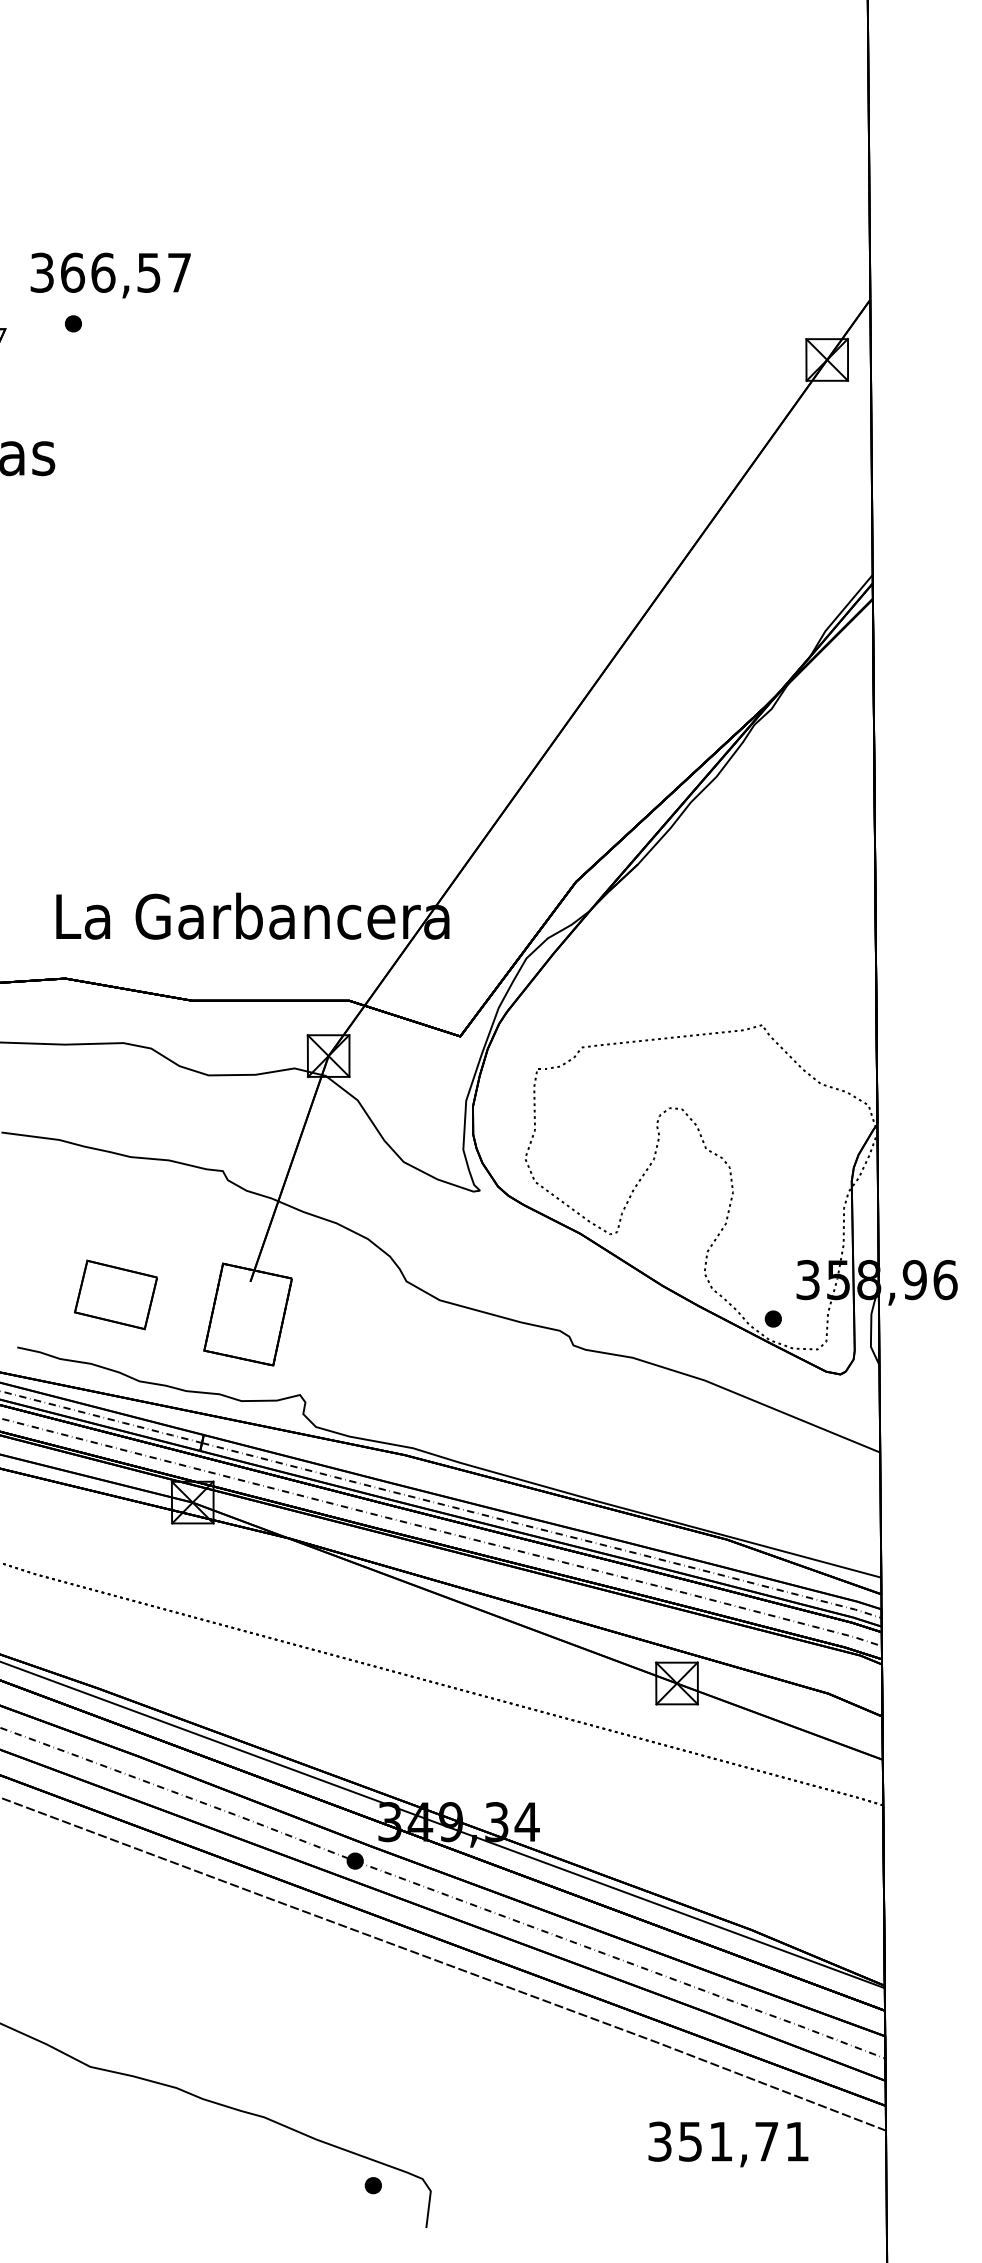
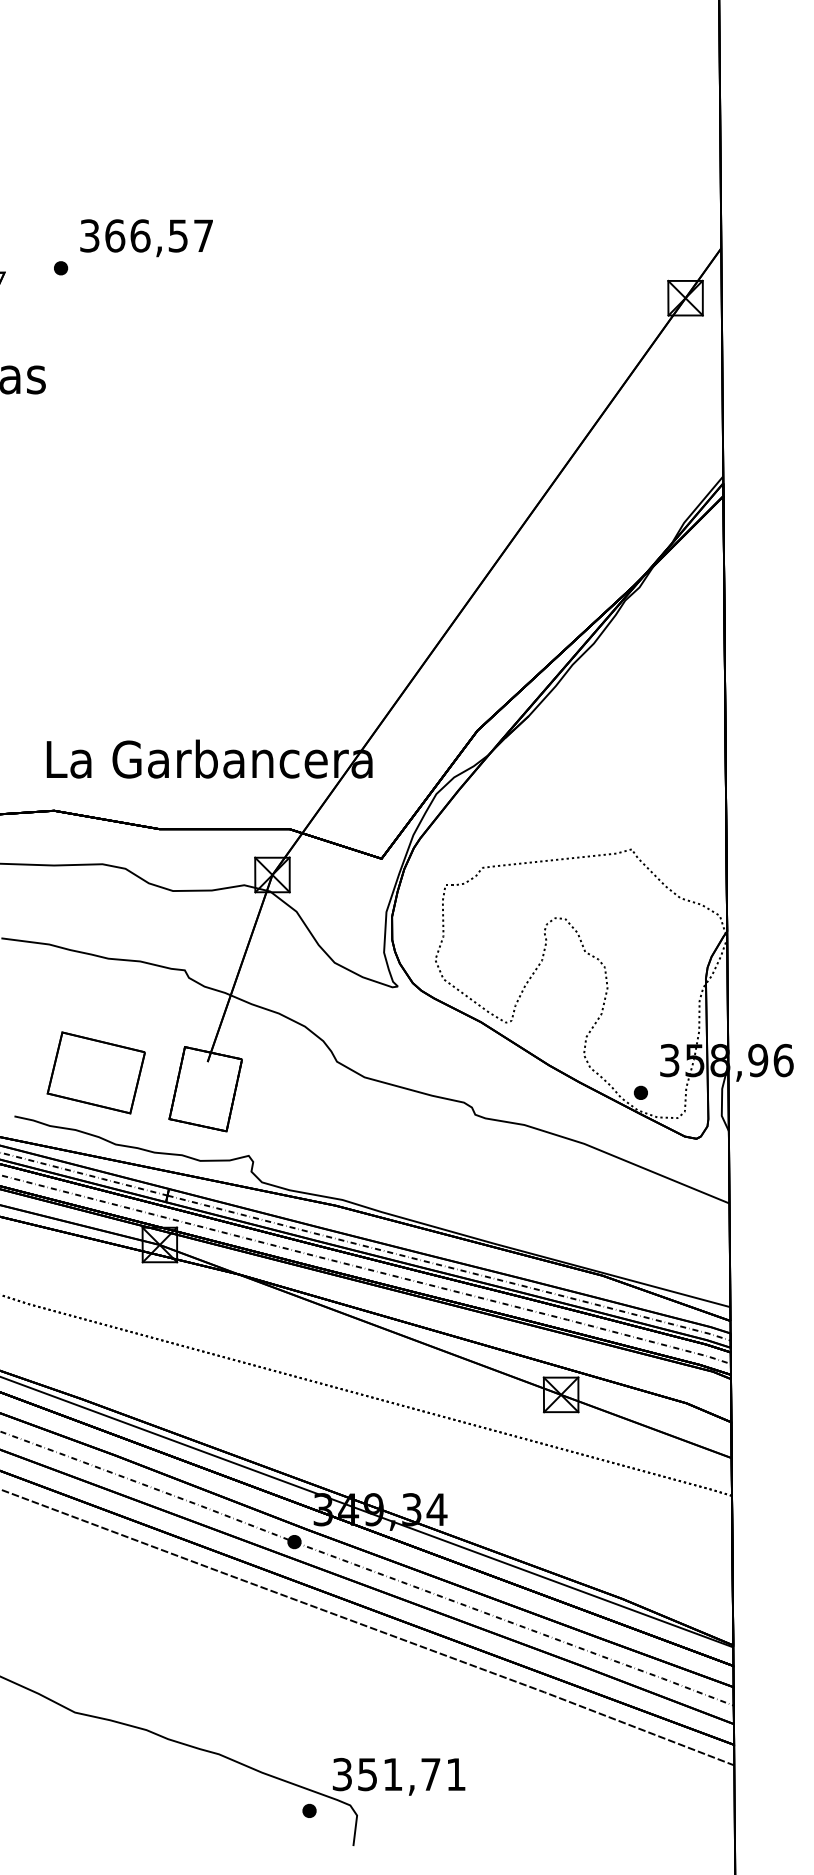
text: (110, 275) -> (146, 238), moved
part: (115, 1294) -> (95, 1072), size x1.43
text: (728, 2144) -> (399, 1776), moved

